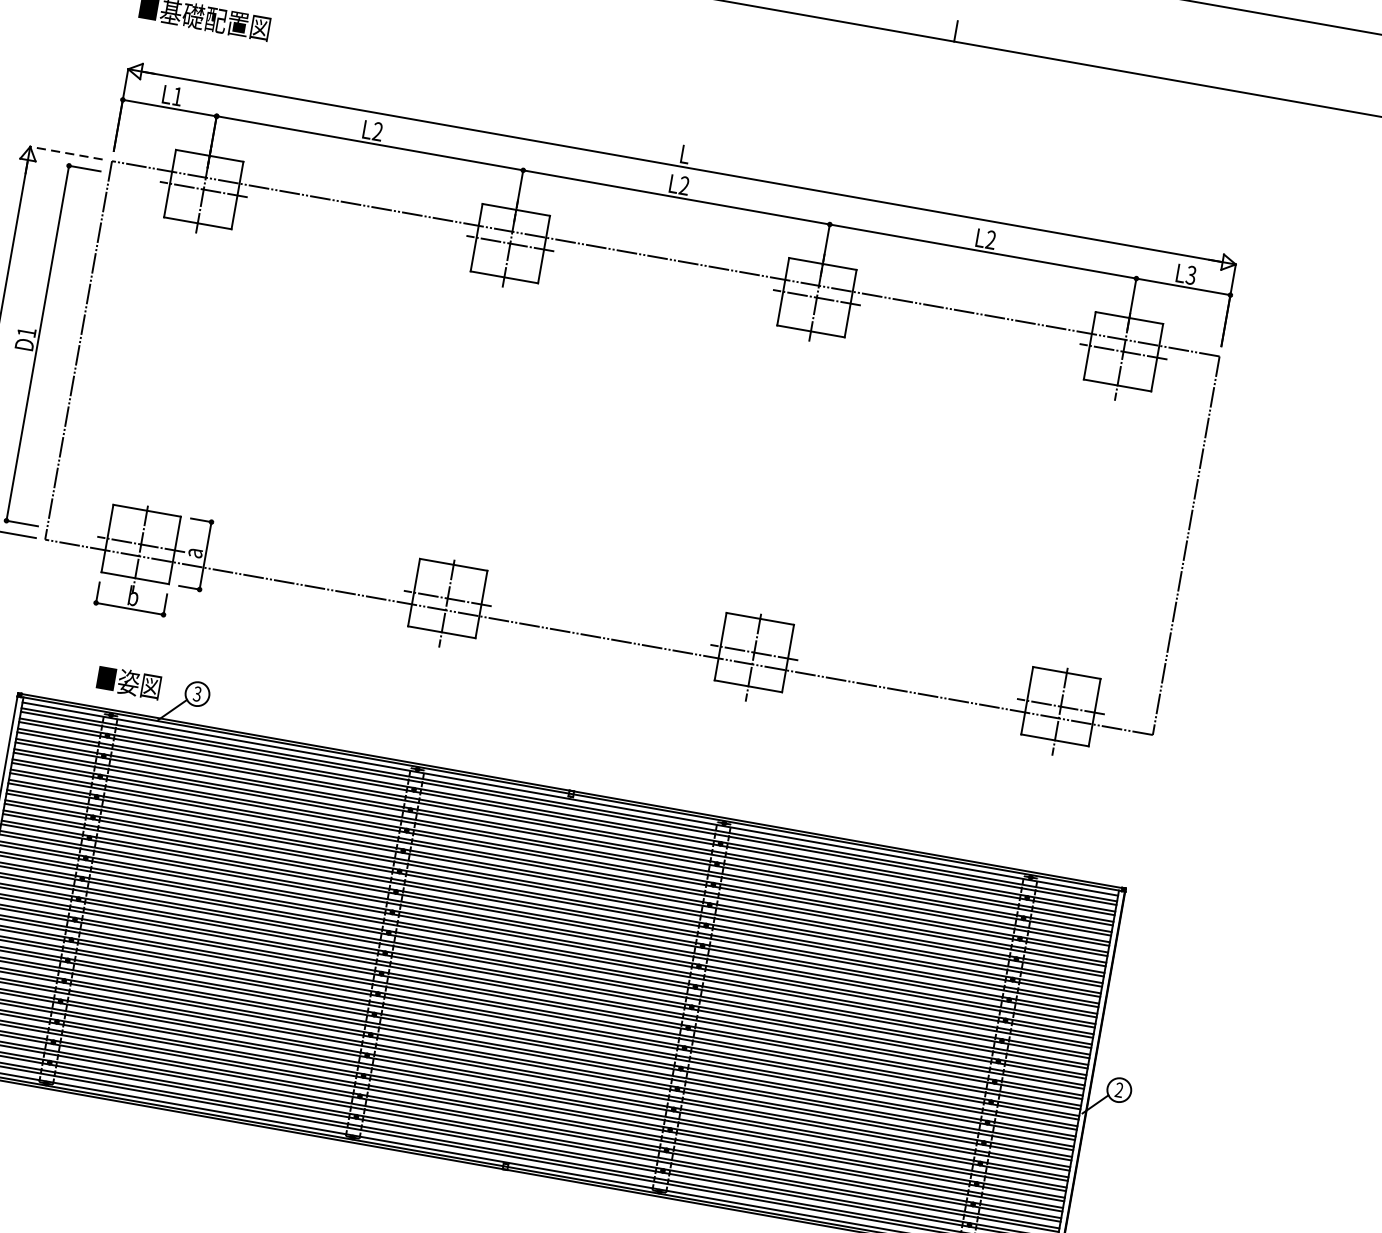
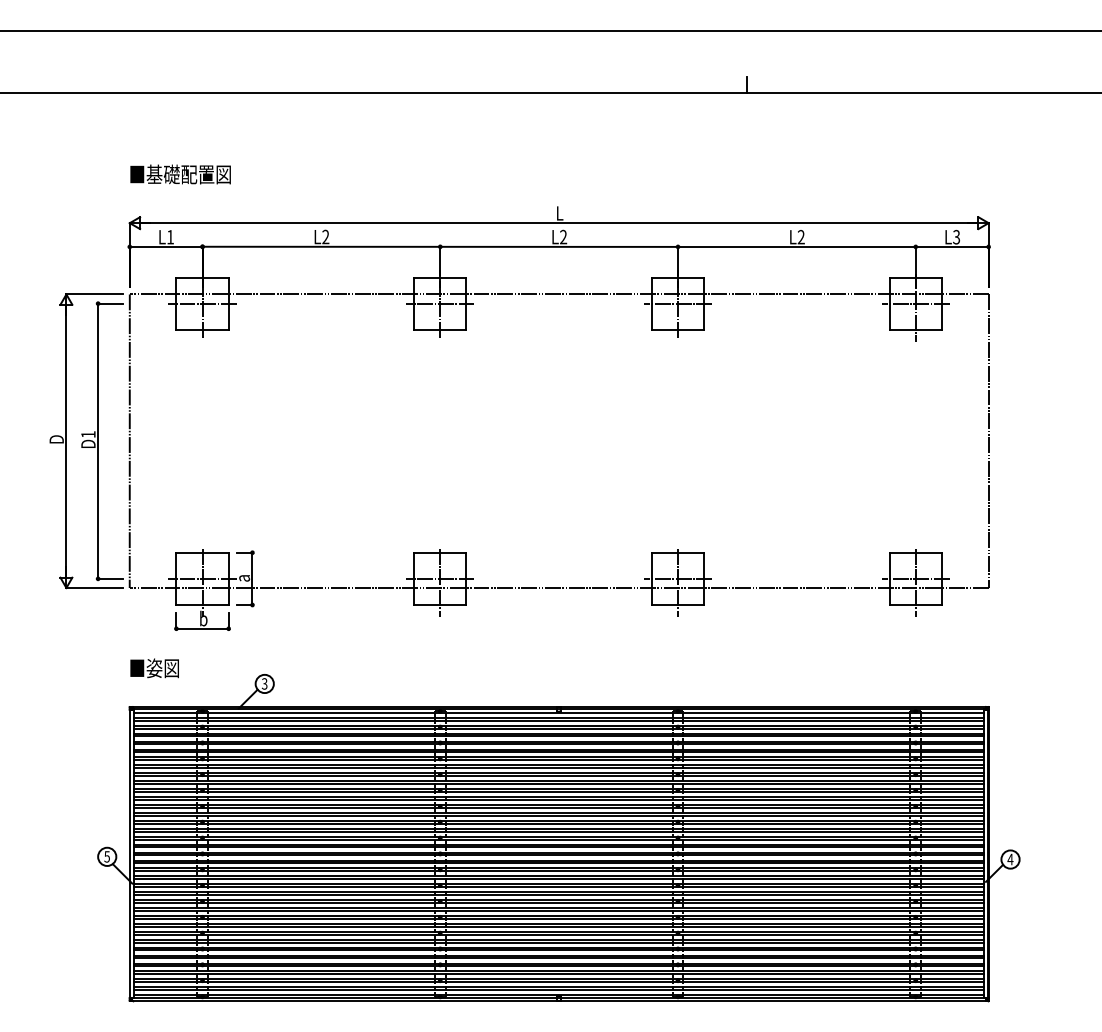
line: (65, 152) -> (93, 294), dashed -> solid
text: (128, 682) -> (154, 668), moved
text: (1119, 1090) -> (1010, 859), 2 -> 4

